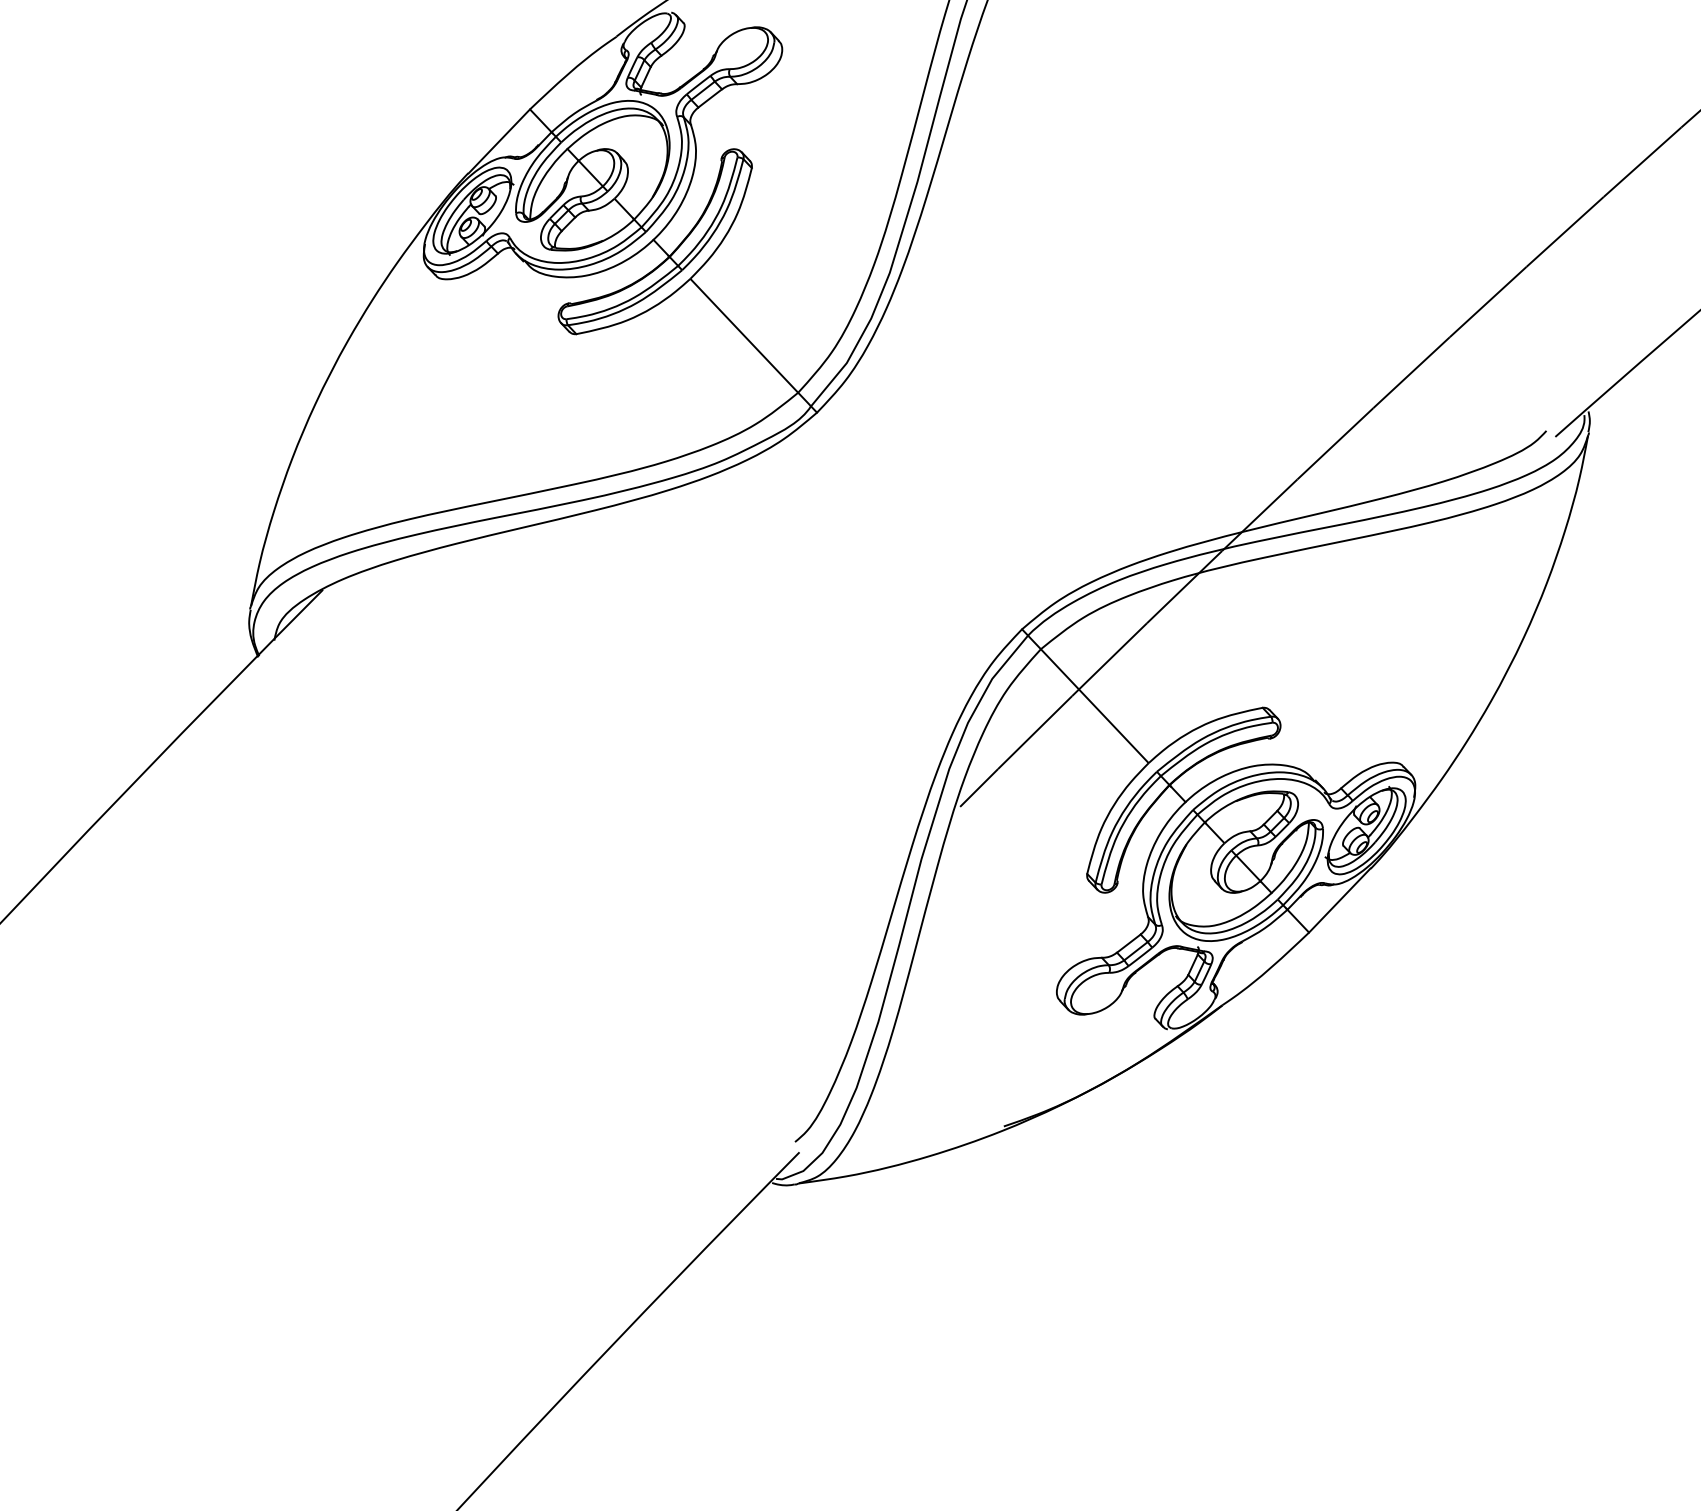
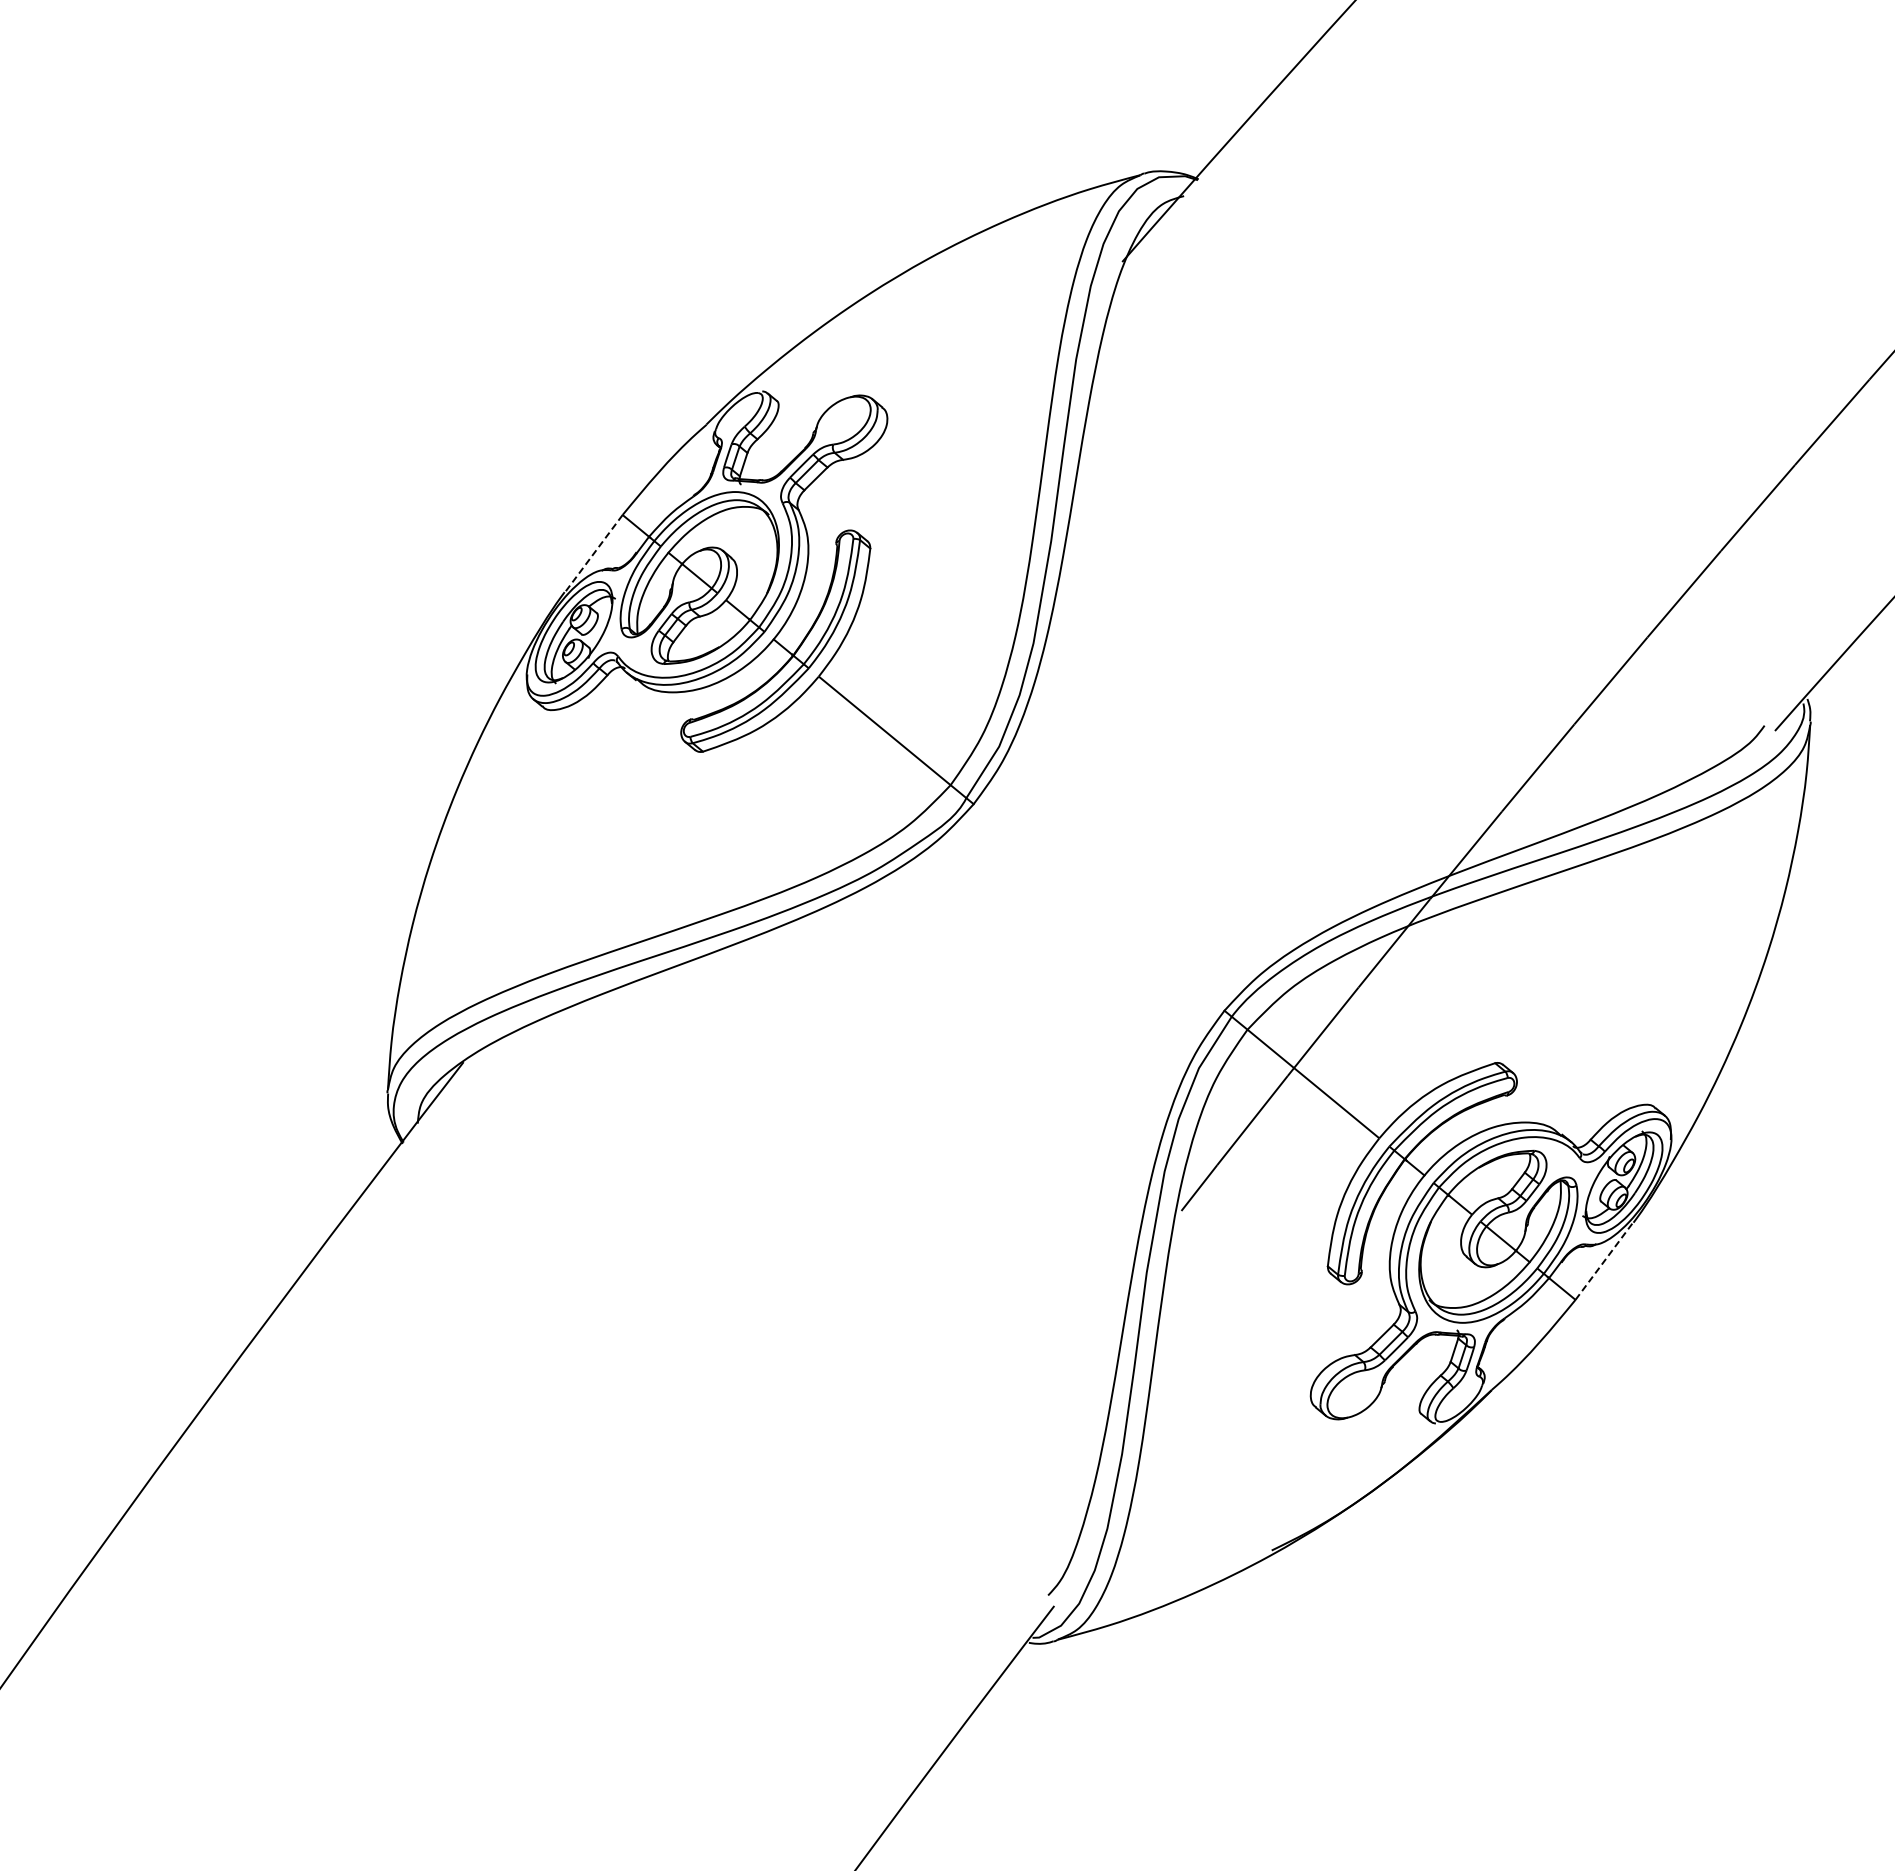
line: (498, 142) -> (593, 554), solid -> dashed
line: (1339, 899) -> (1604, 1260), solid -> dashed

